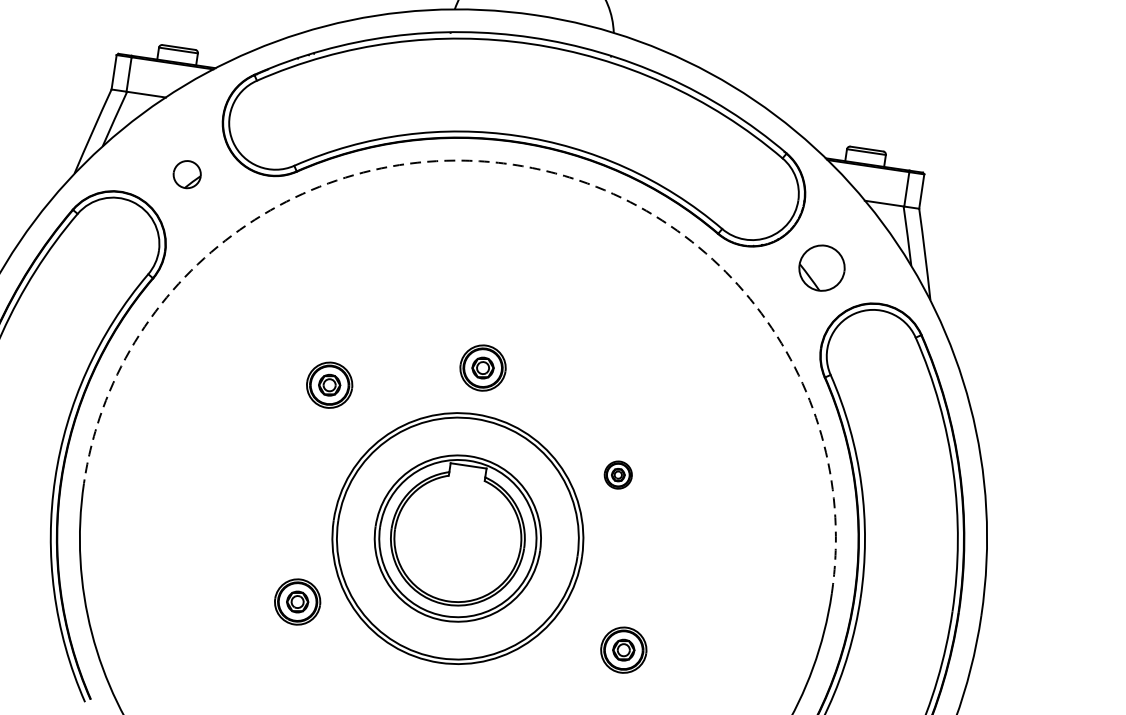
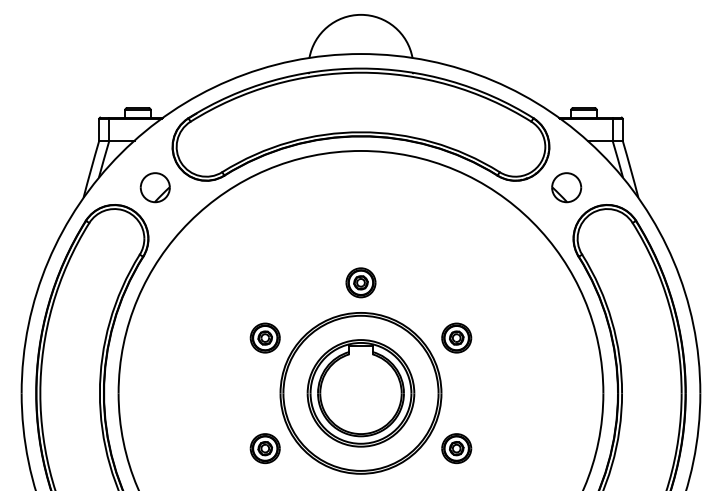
arc: (513, 164) -> (361, 150), dashed -> solid
part: (186, 173) -> (154, 187), size x1.67
part: (328, 384) -> (264, 337), moved
part: (617, 474) -> (456, 337), size x1.67
part: (623, 649) -> (456, 448), moved

